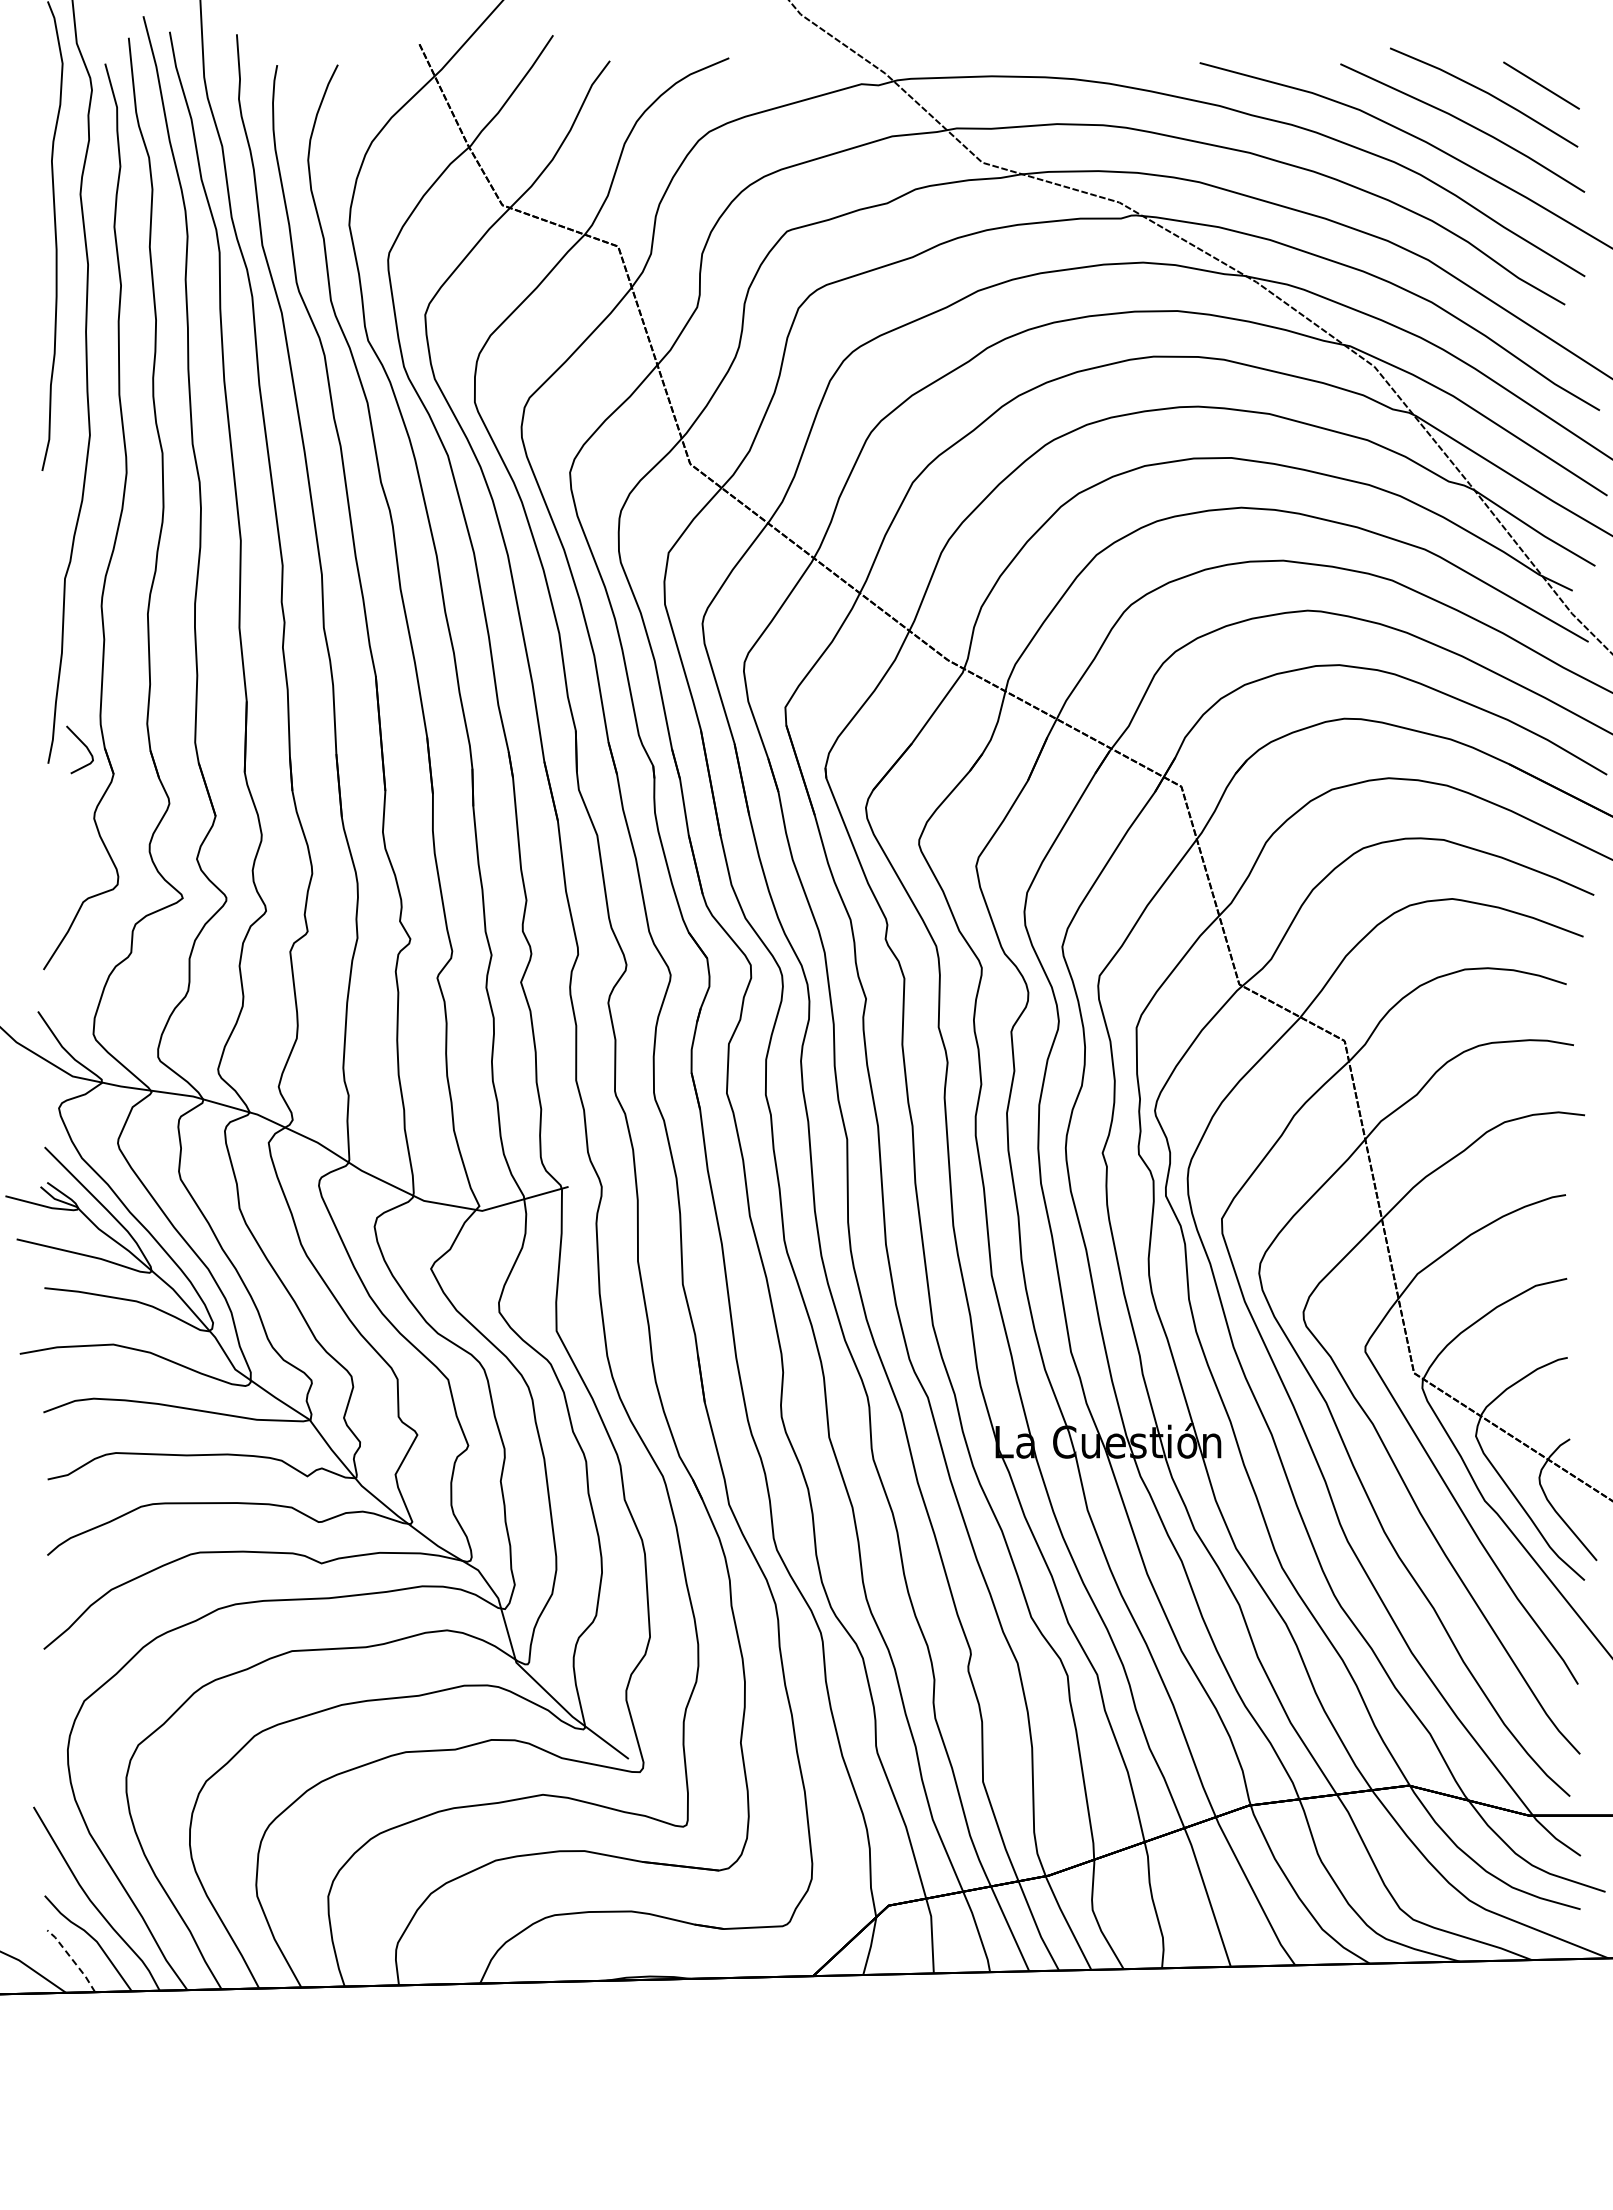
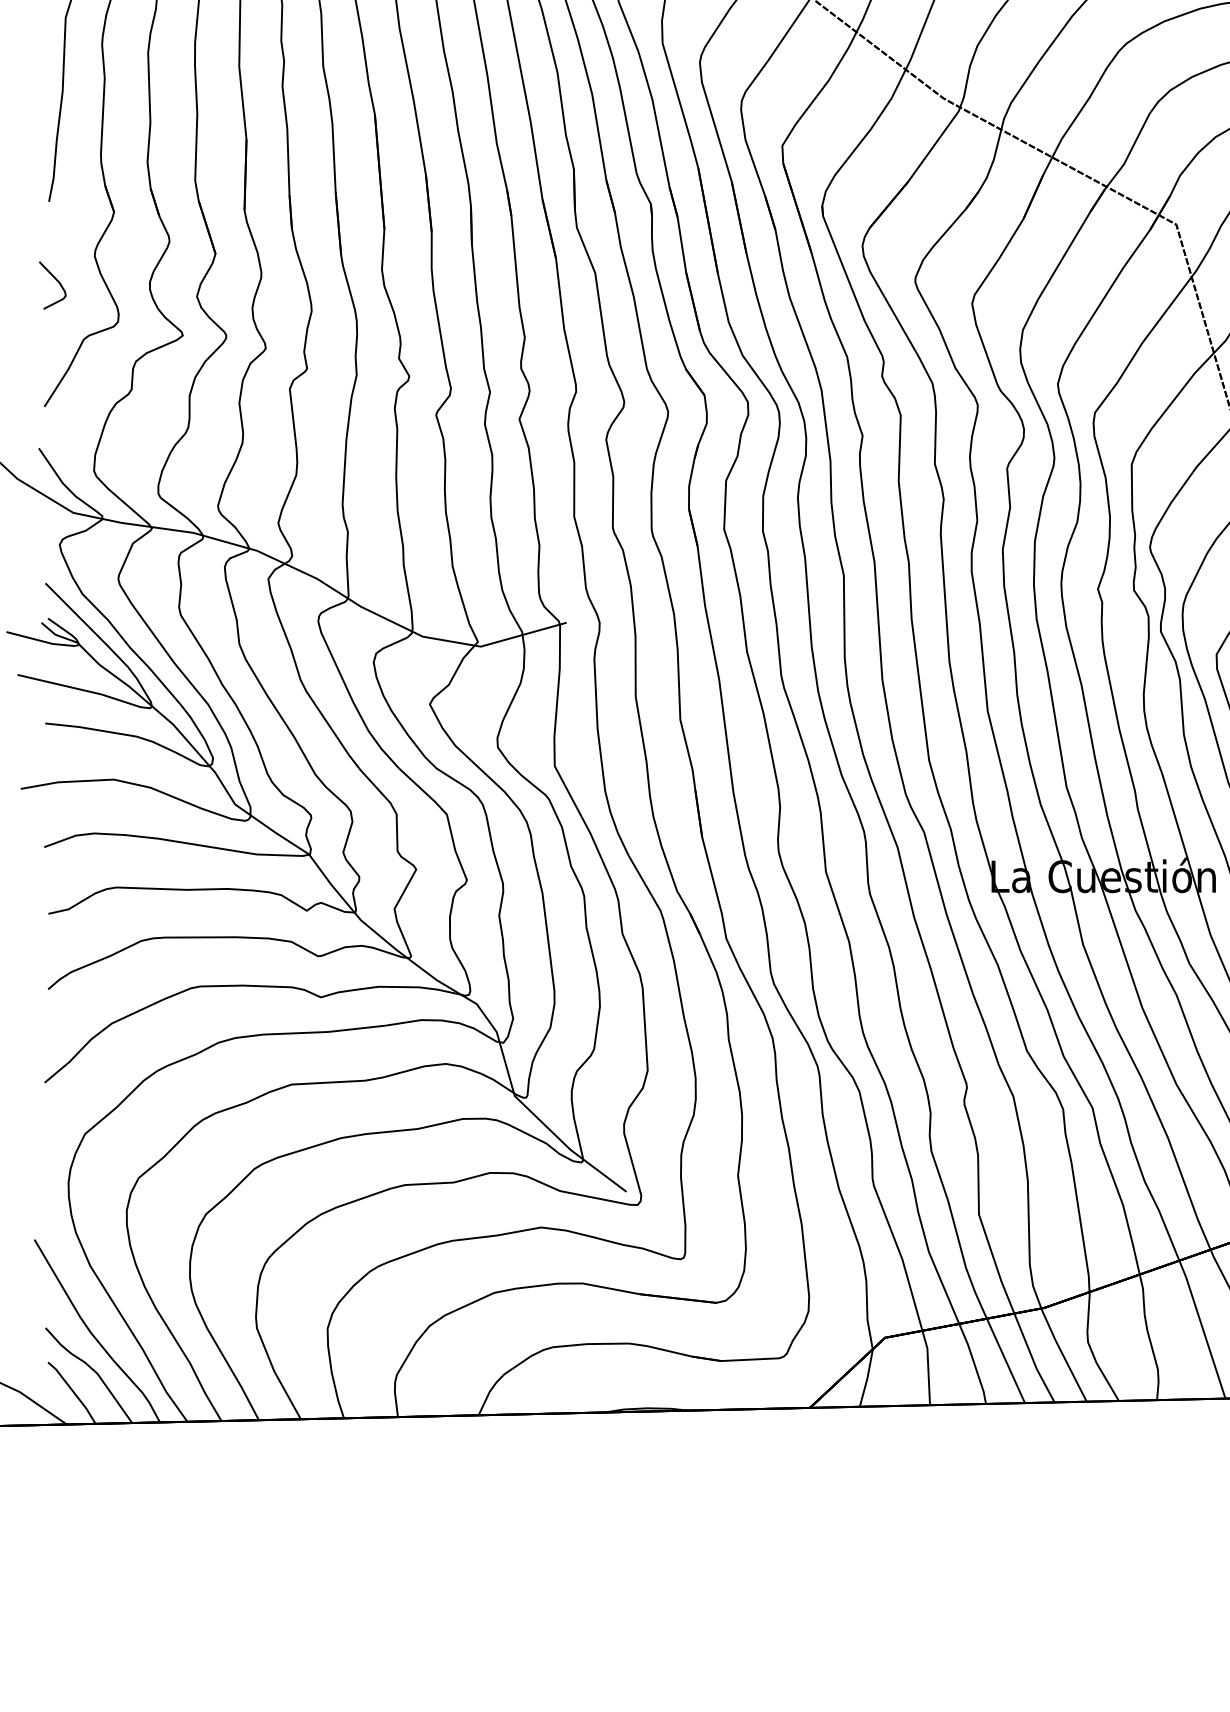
curve: (83, 745) -> (56, 281), moved
line: (72, 1960) -> (73, 1392), dashed -> solid

